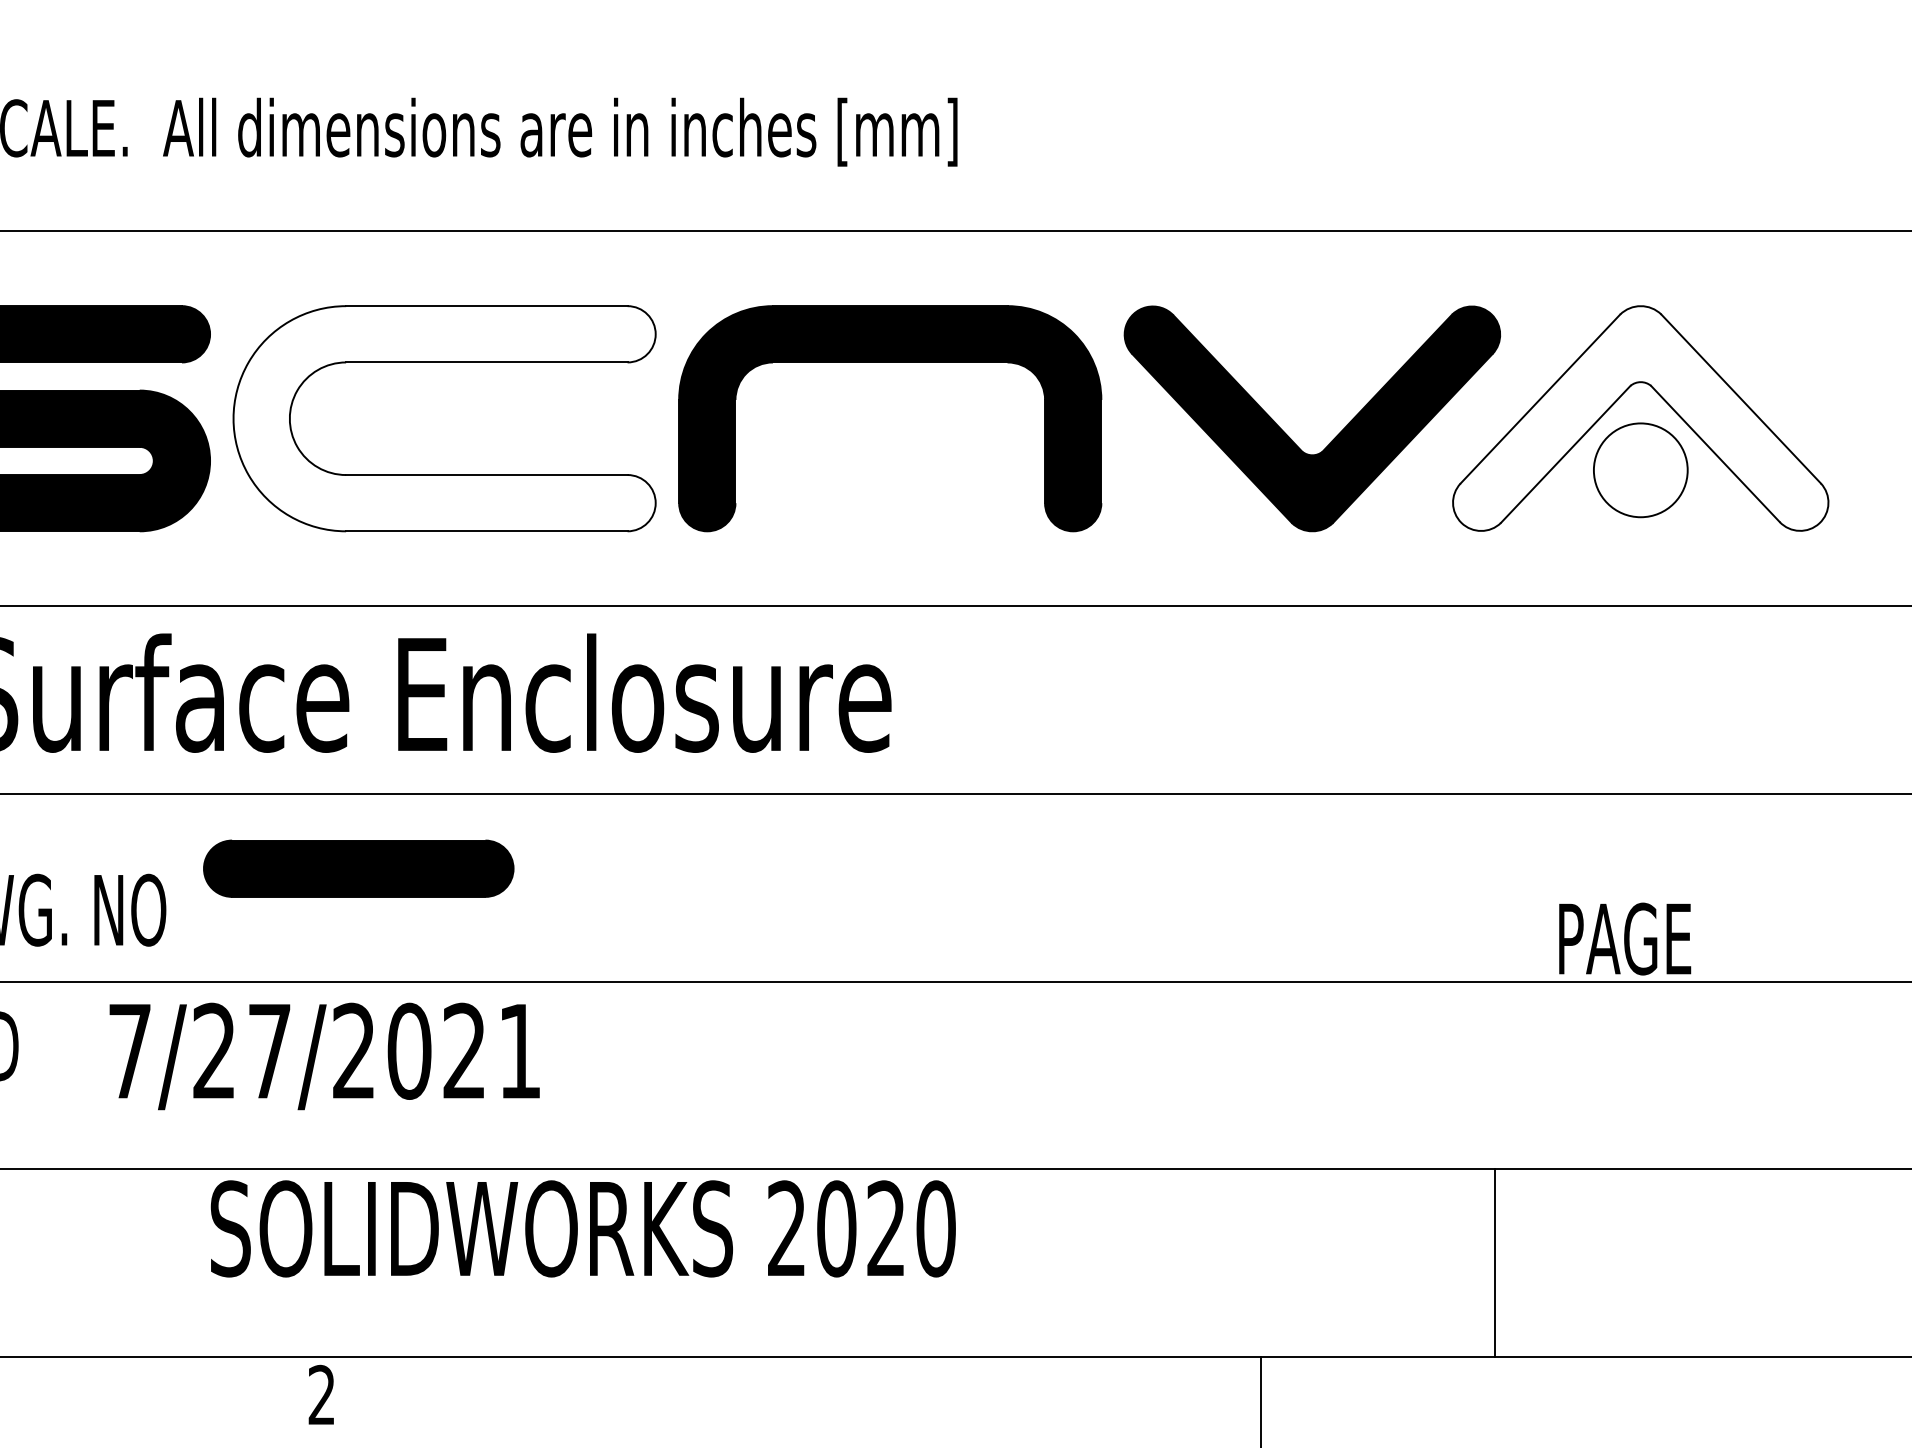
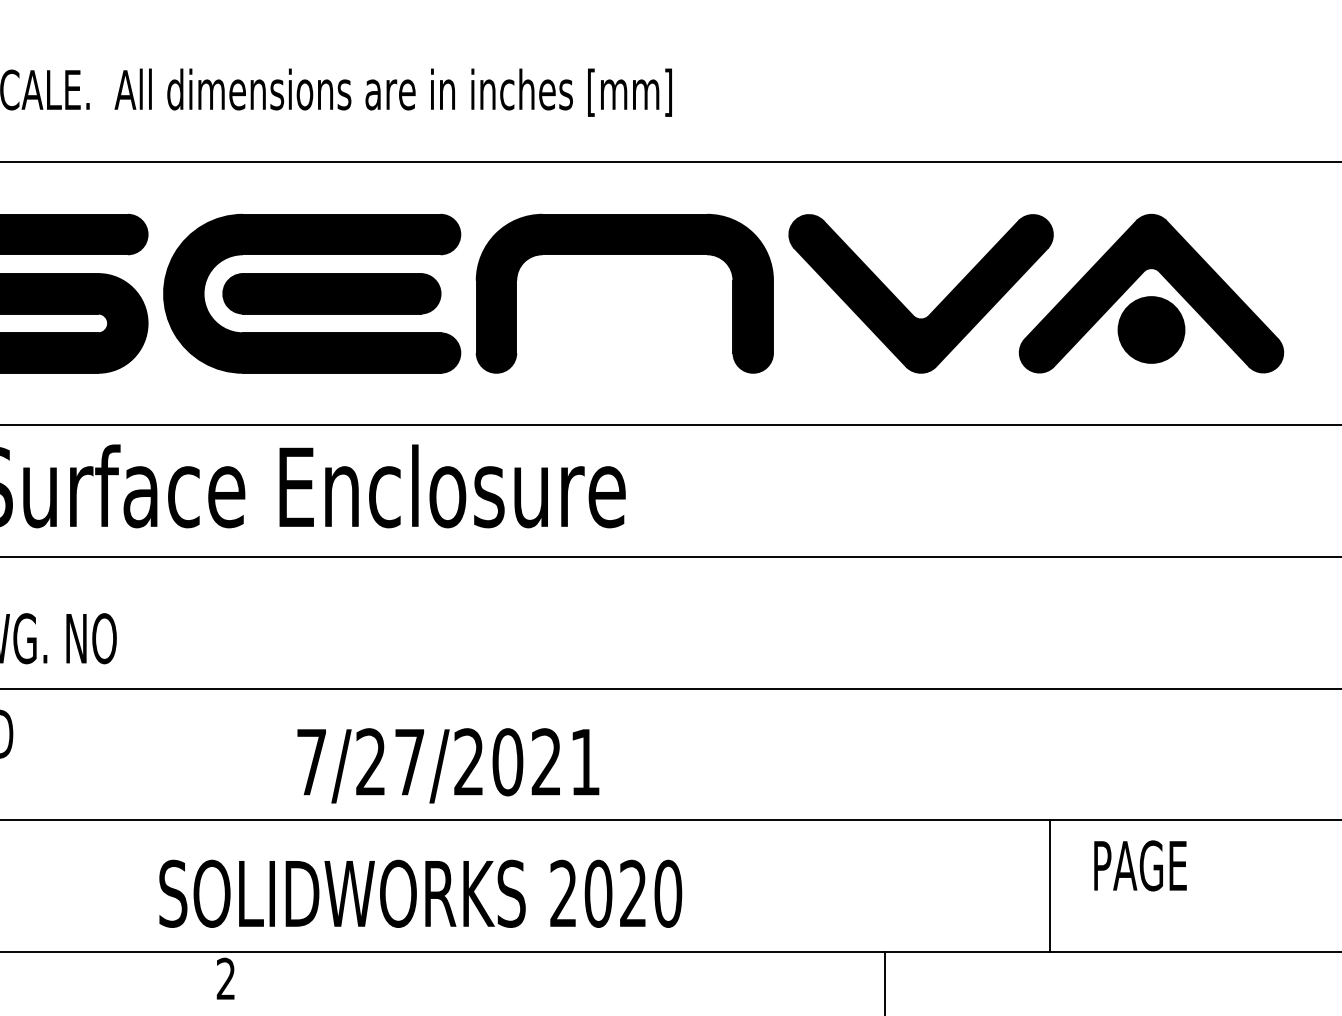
fill: (444, 418) -> (312, 293), added
fill: (1640, 418) -> (1151, 293), added
fill: (1640, 470) -> (1151, 330), added
part: (358, 868) -> (331, 293), moved
text: (1625, 938) -> (1140, 865), moved
text: (324, 1056) -> (448, 765), moved
text: (582, 1228) -> (420, 893), moved

